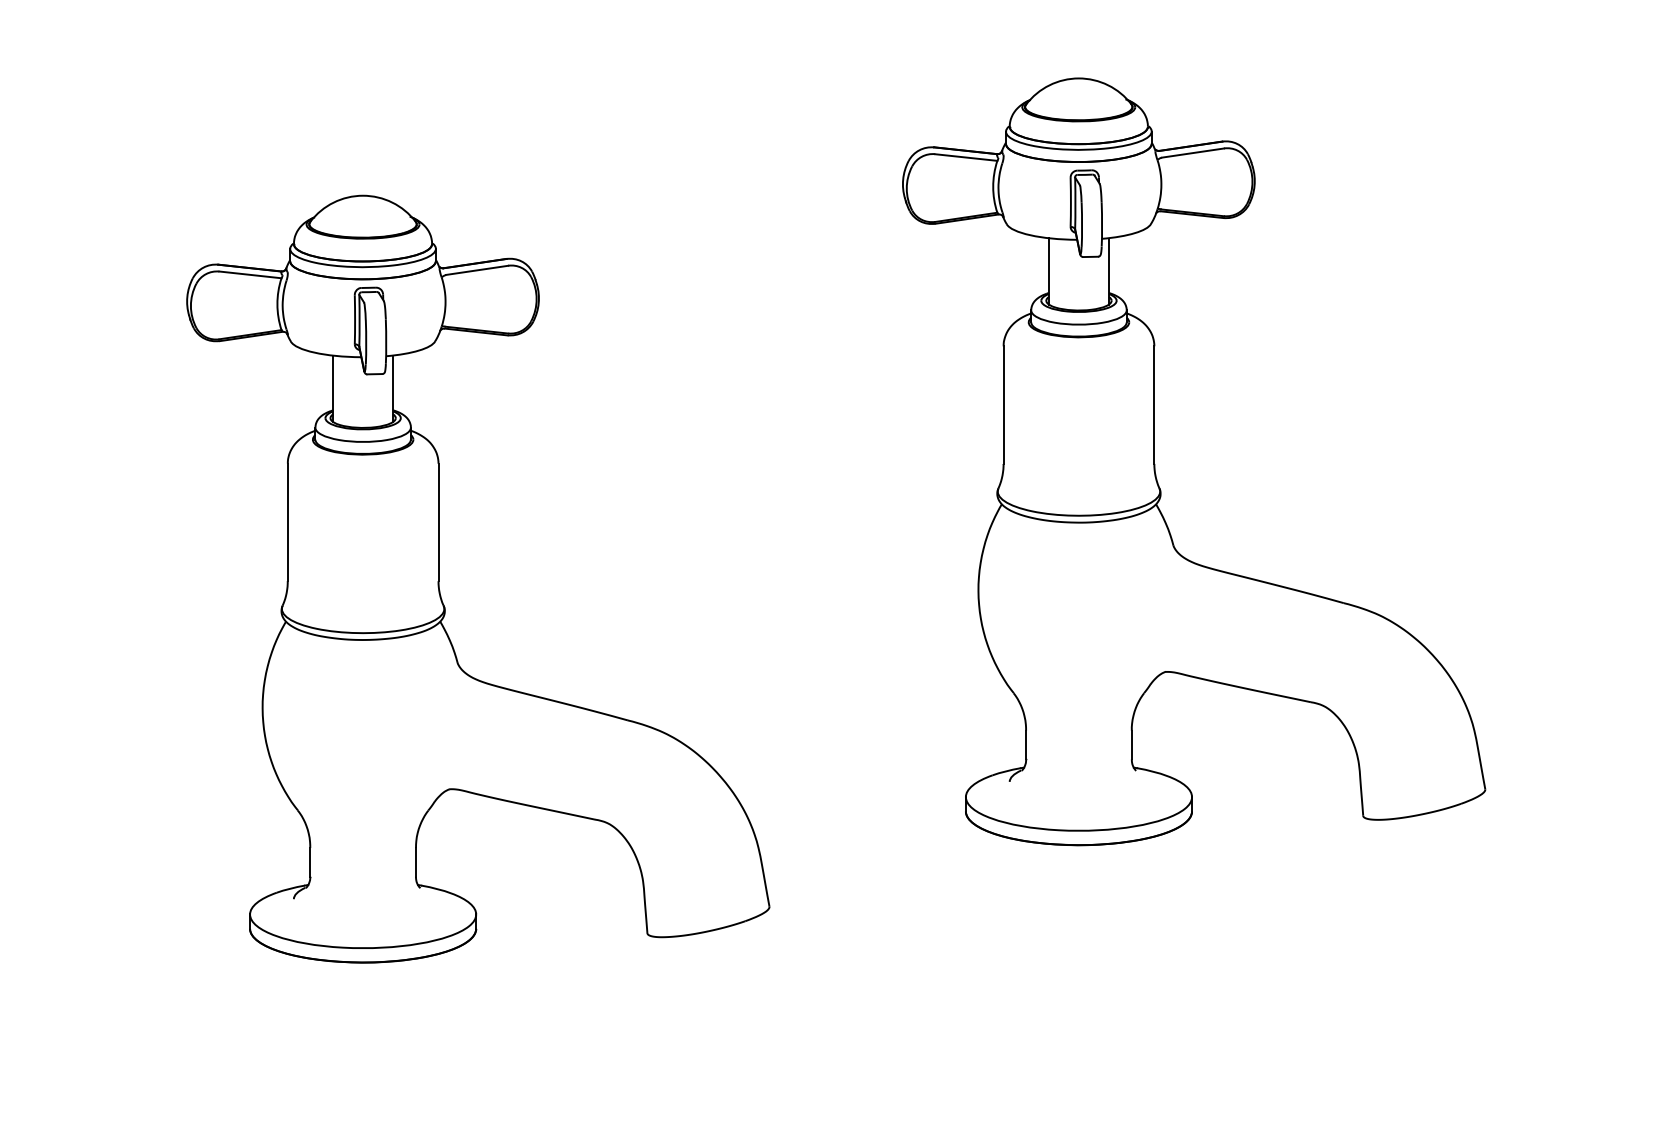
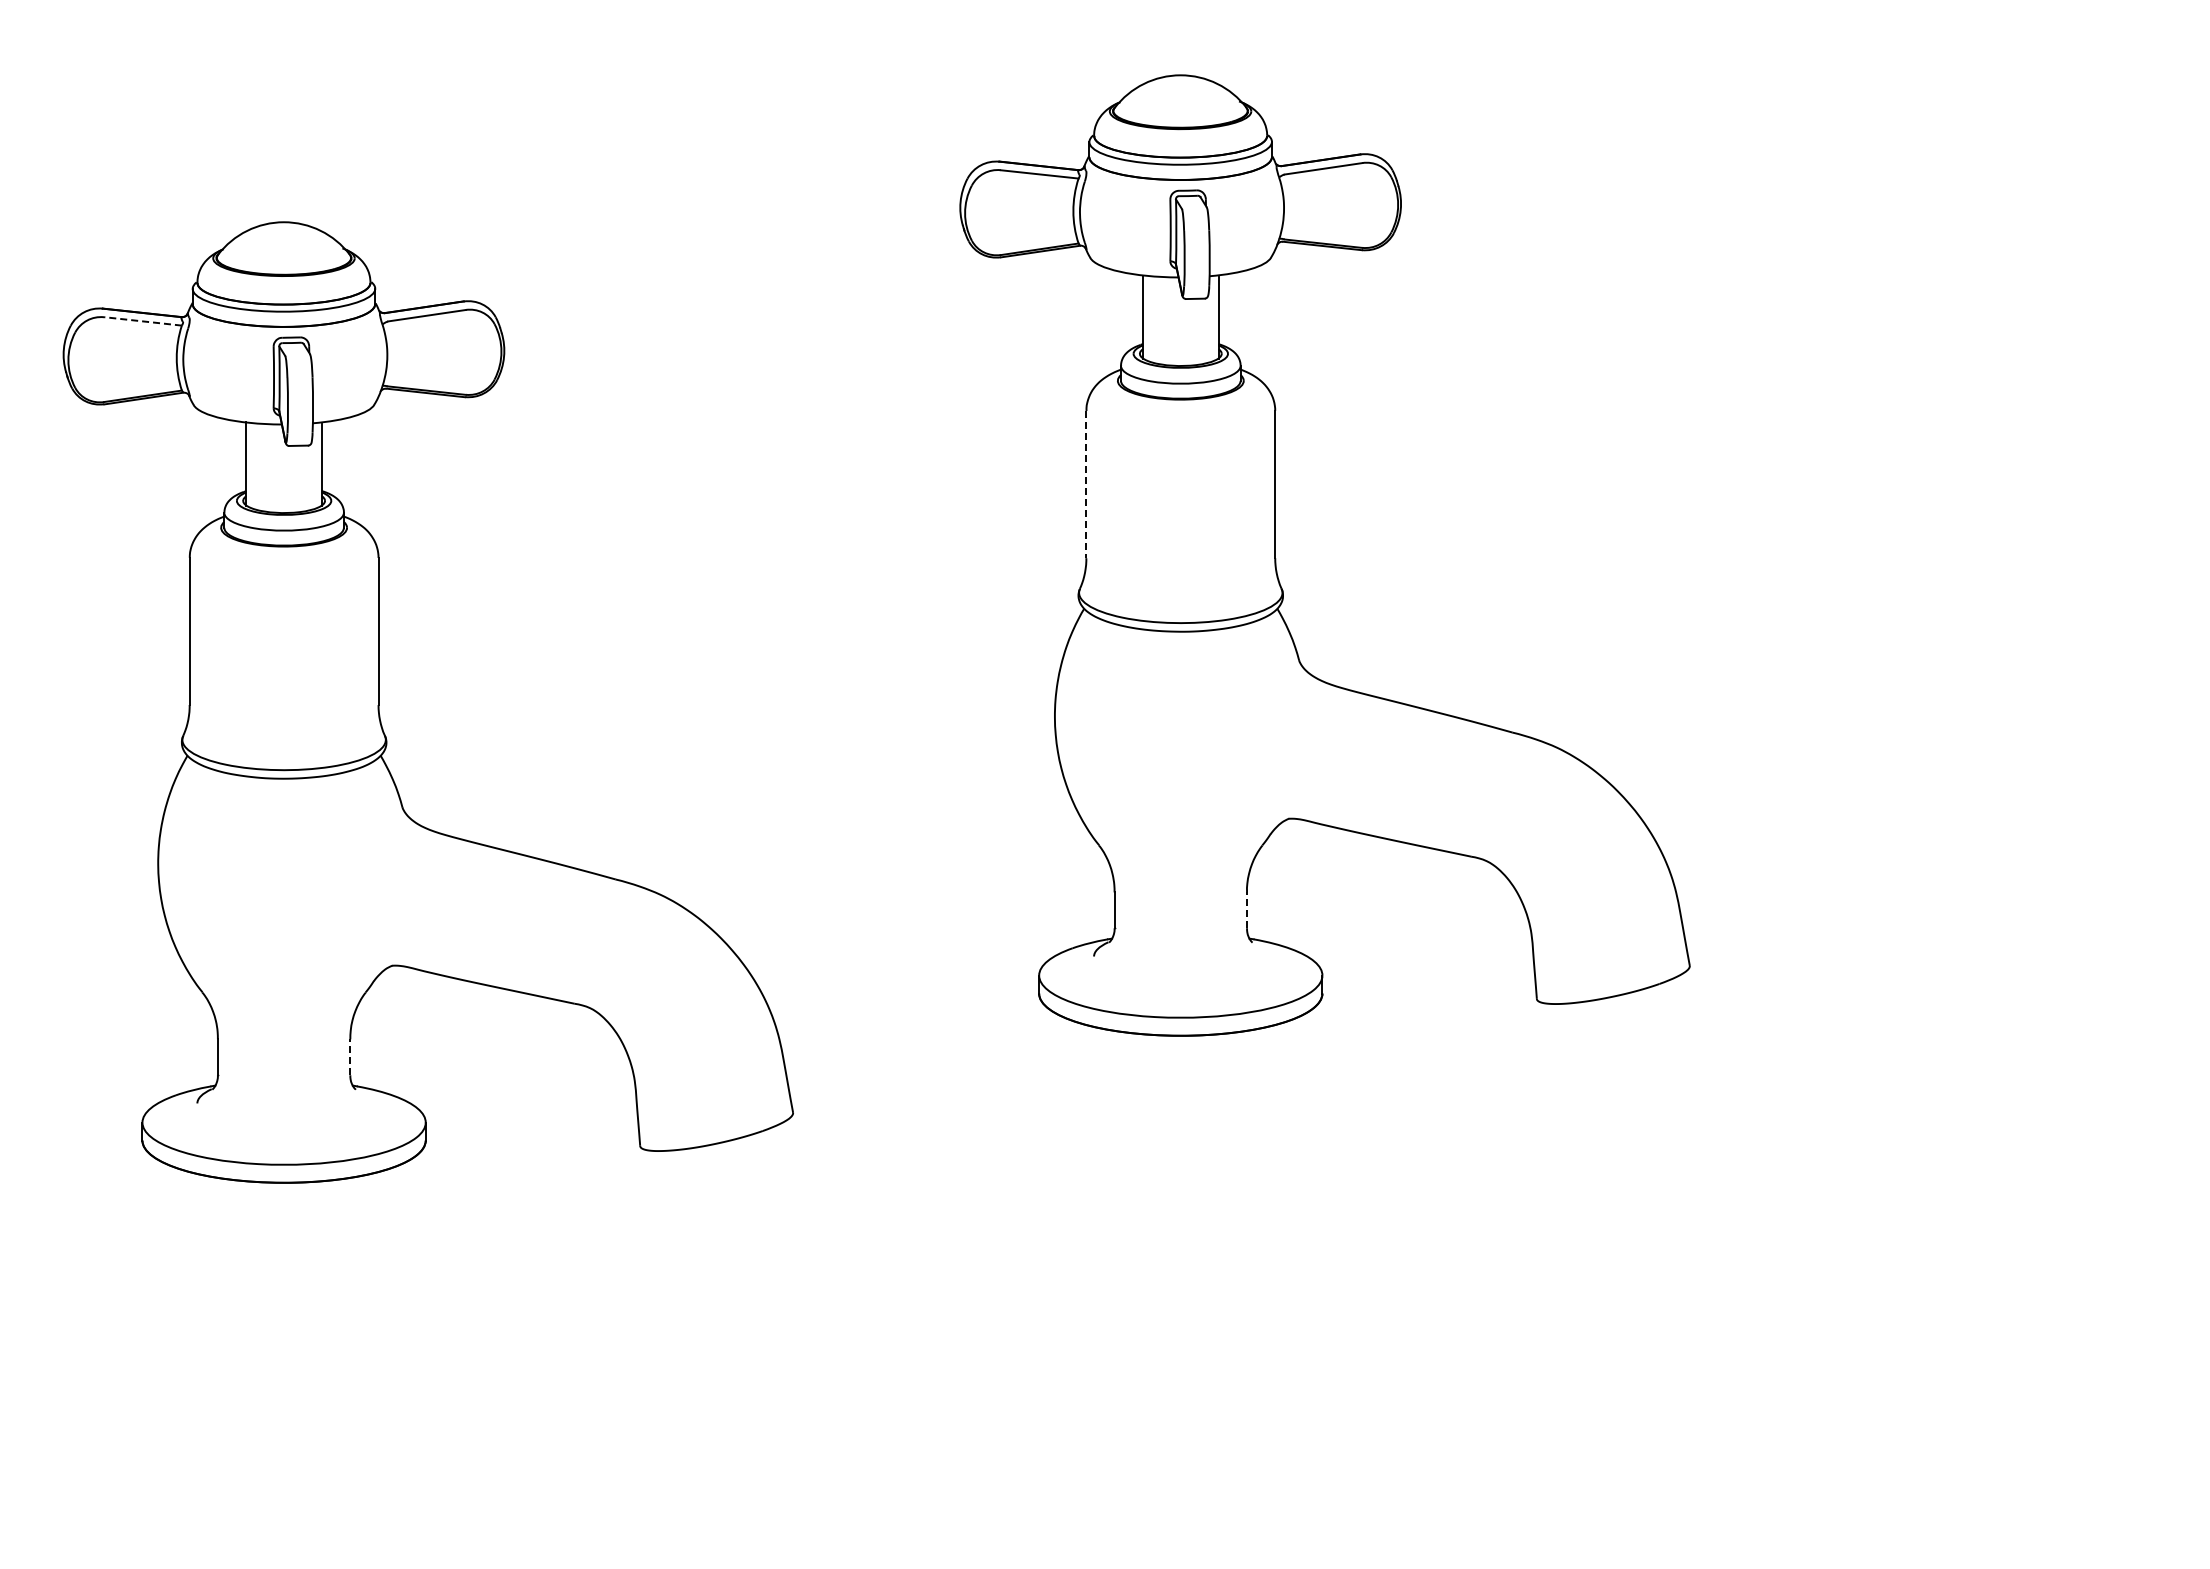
line: (250, 274) -> (142, 321), solid -> dashed
line: (1003, 405) -> (1086, 484), solid -> dashed
line: (1131, 745) -> (1246, 910), solid -> dashed
line: (416, 862) -> (350, 1057), solid -> dashed

